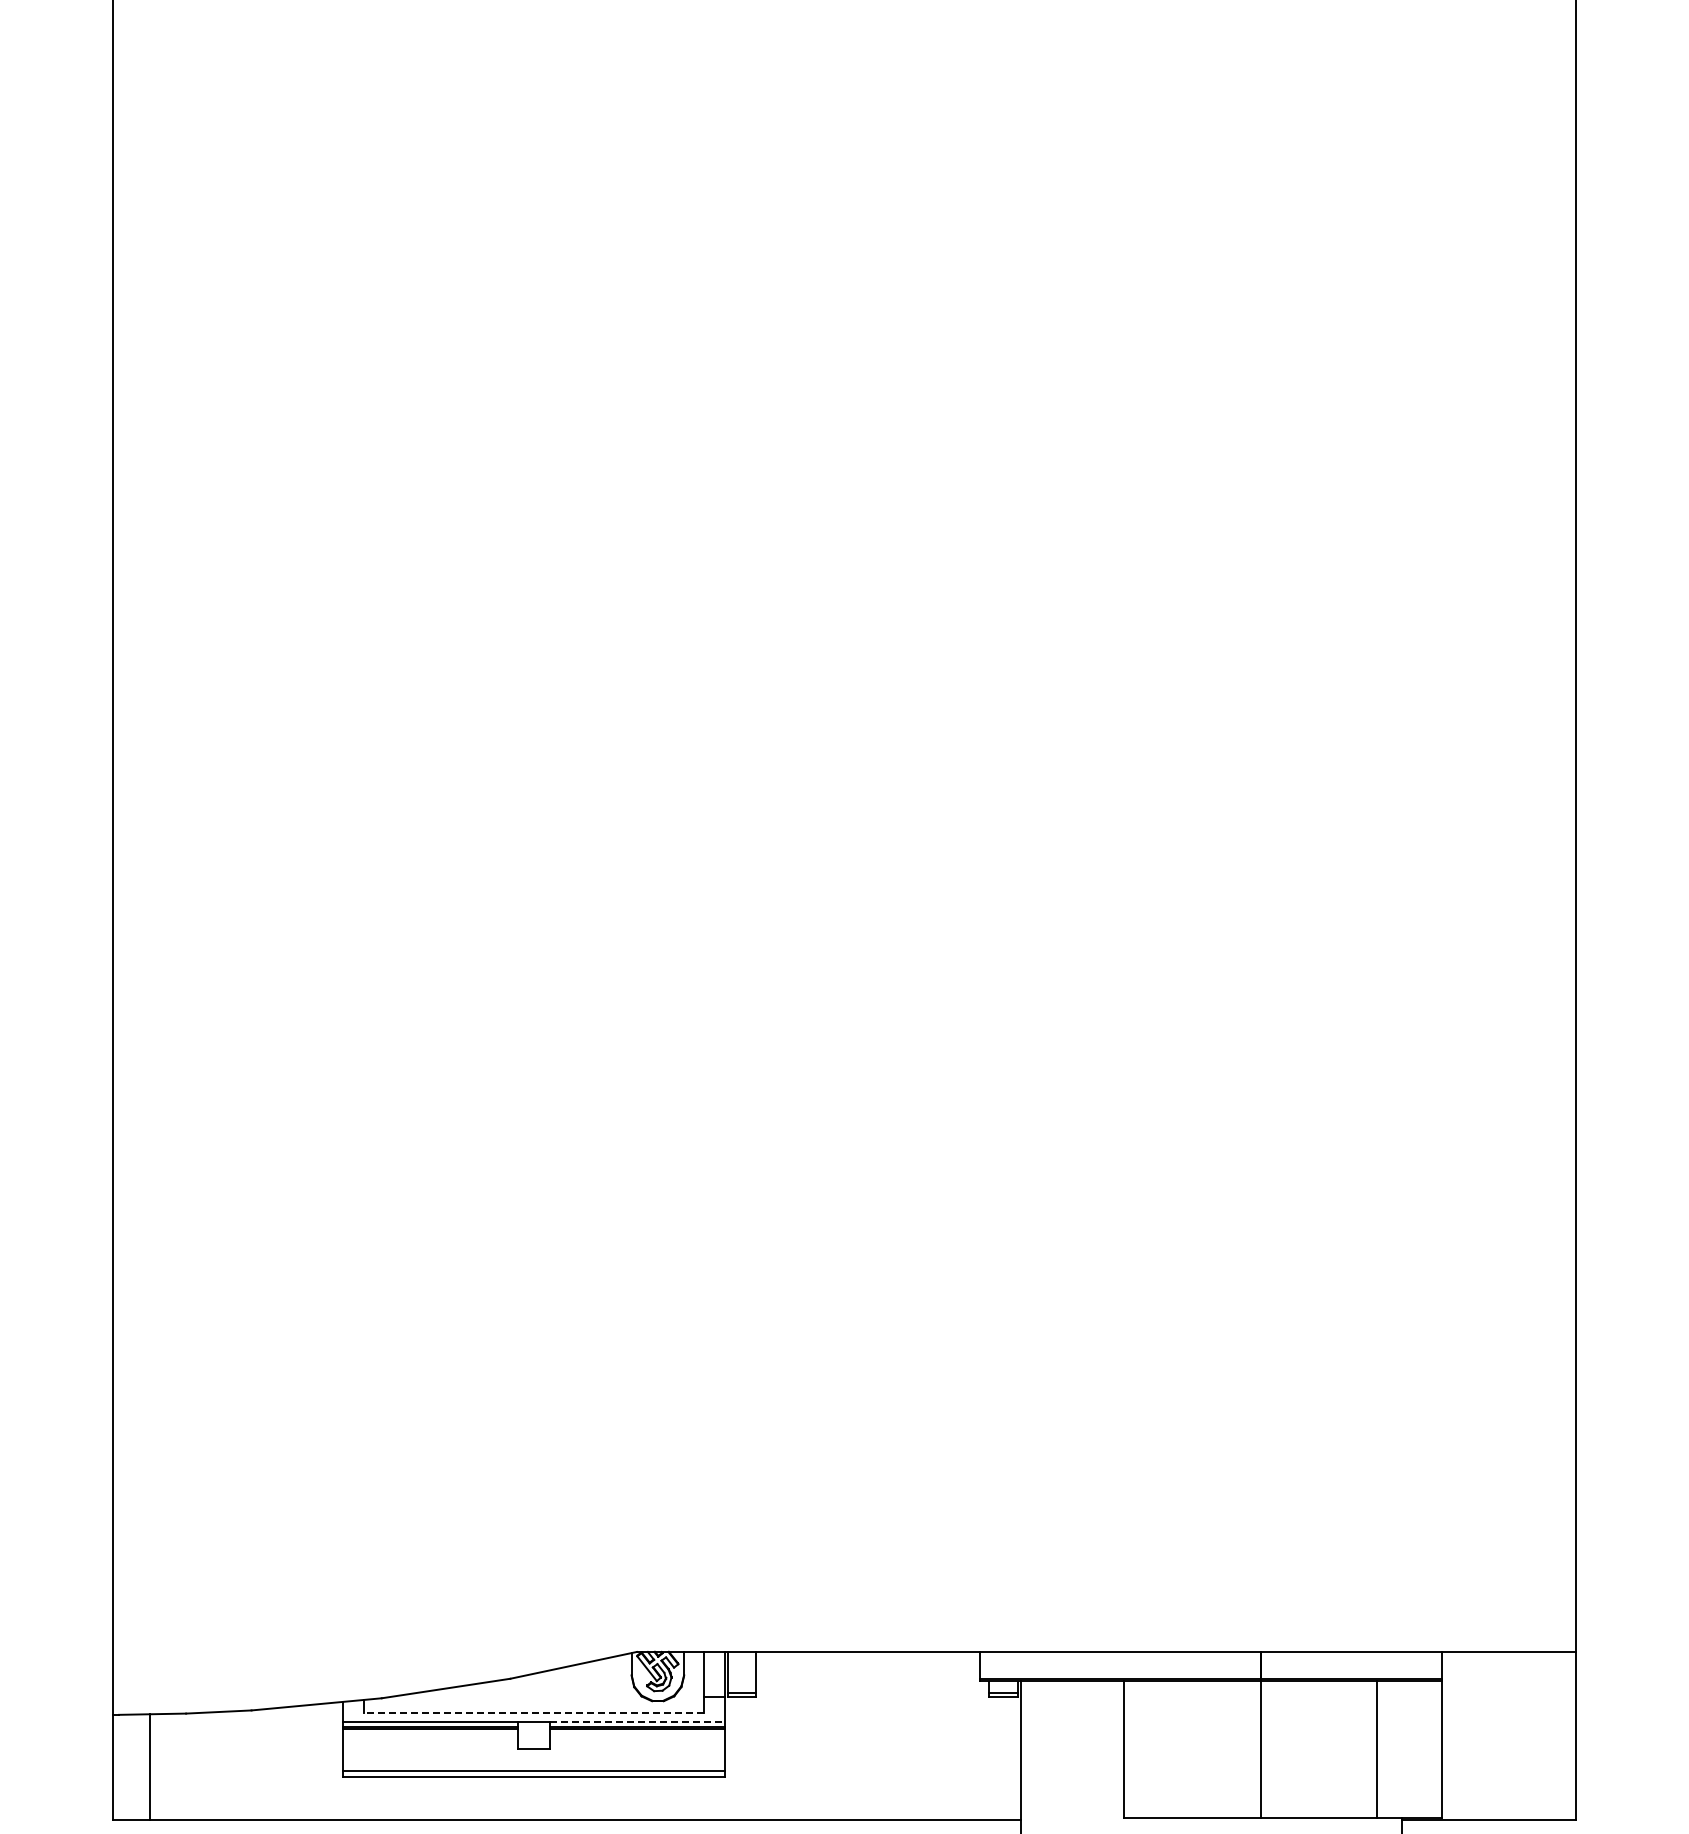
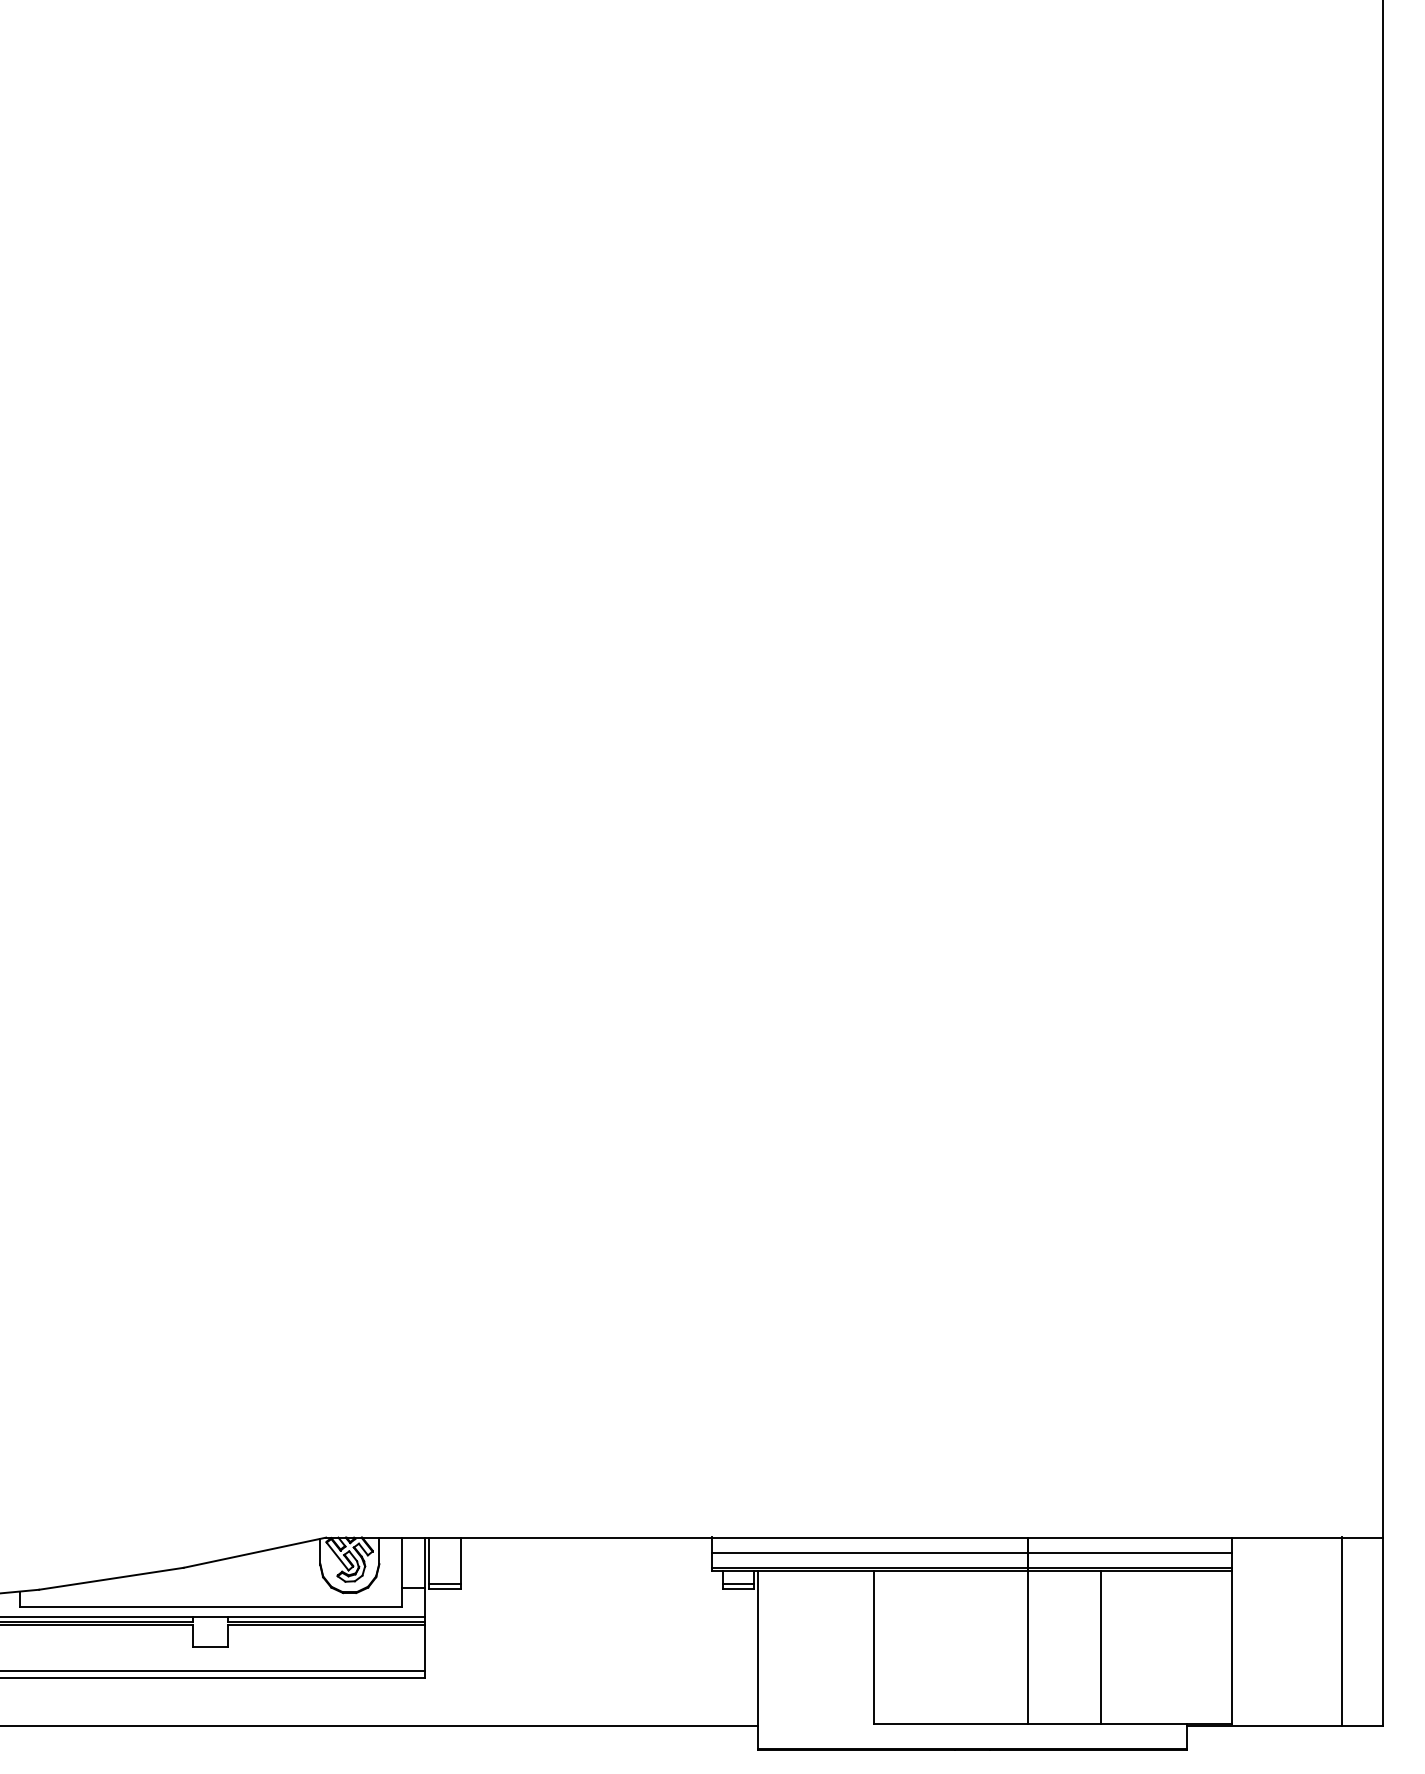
line: (1210, 1665) -> (971, 1552), added
line: (534, 1713) -> (210, 1606), dashed -> solid
line: (637, 1722) -> (326, 1617), dashed -> solid
line: (1539, 1735) -> (1341, 1631), added
line: (1376, 1749) -> (1100, 1647), moved

